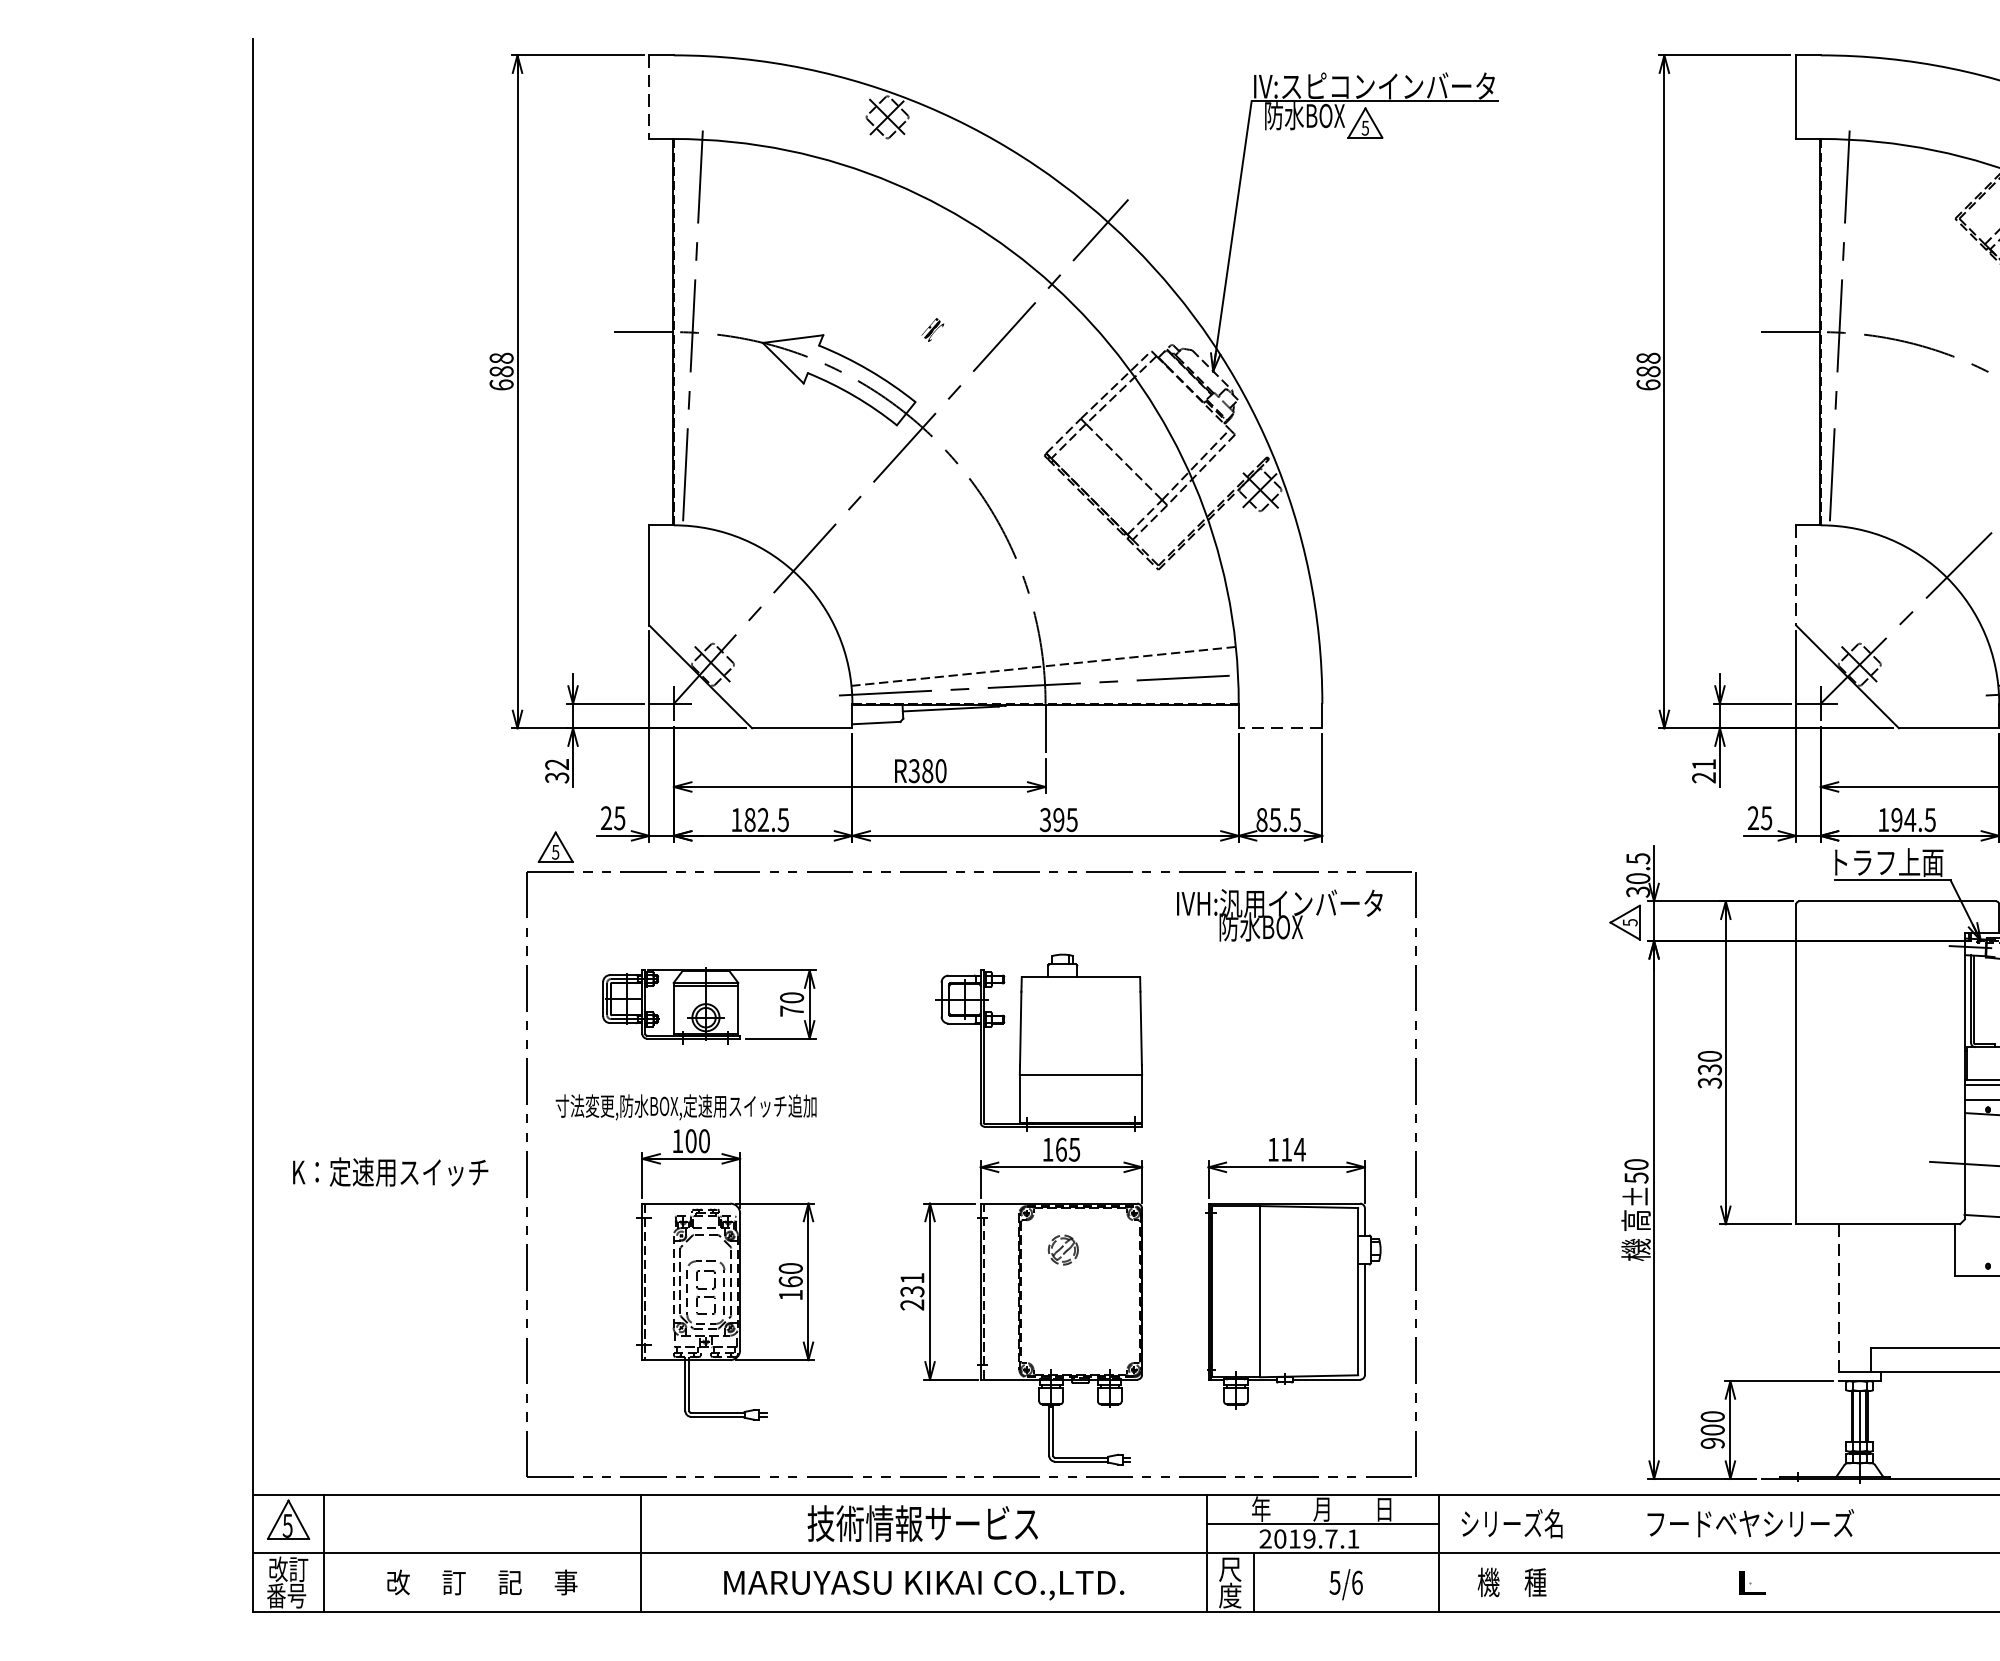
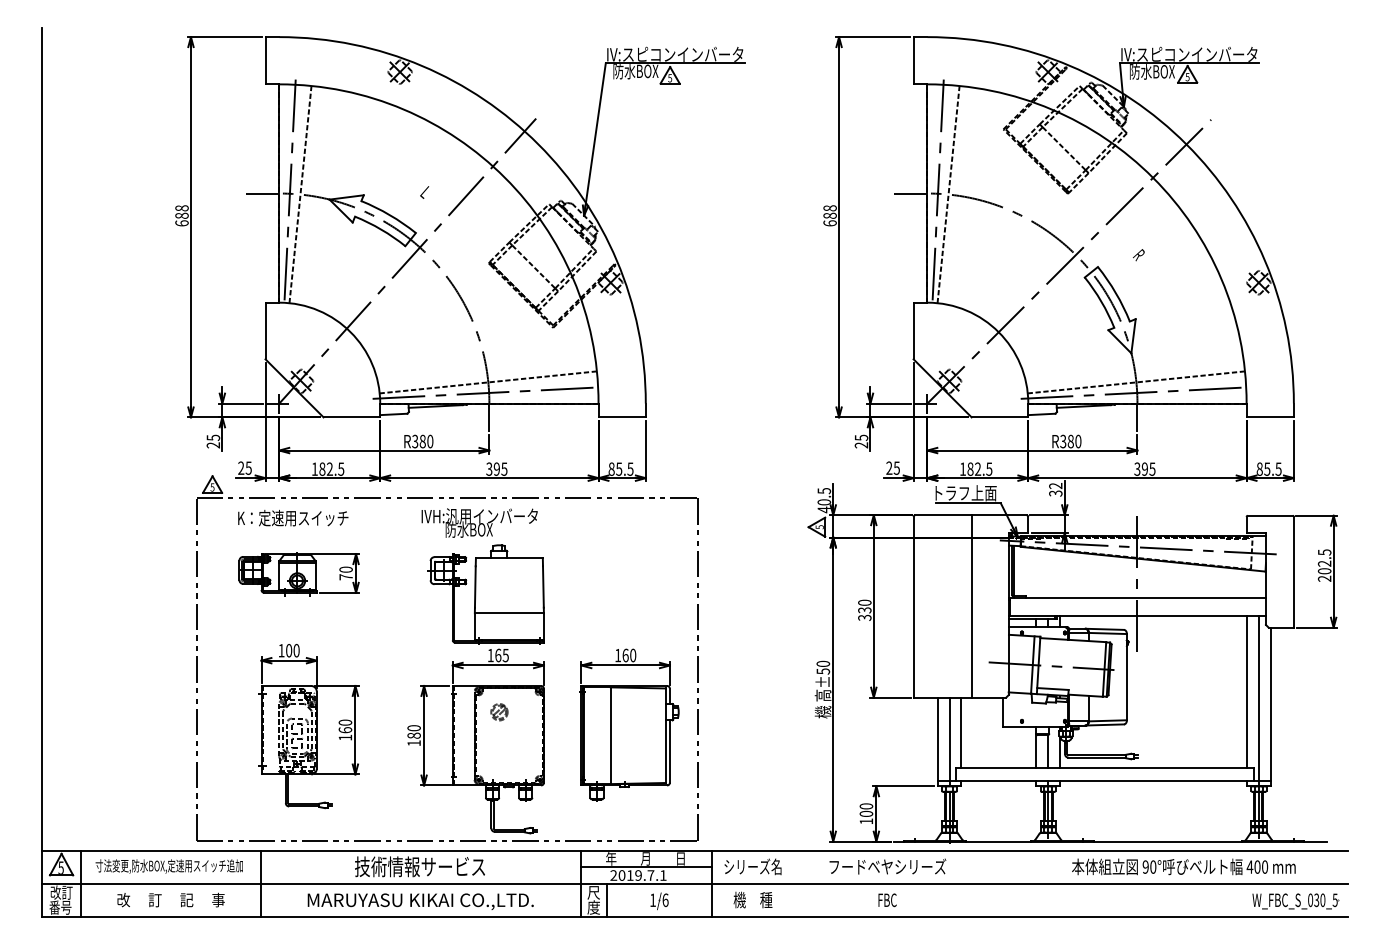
line: (649, 96) -> (265, 60), dashed -> solid
text: (932, 328) -> (425, 191), FBC -> L
line: (711, 333) -> (300, 194), added
line: (1858, 333) -> (948, 194), added
line: (1796, 576) -> (913, 331), dashed -> solid
line: (1281, 728) -> (622, 417), dashed -> solid
text: (1704, 763) -> (861, 437), 21 -> 25
text: (557, 770) -> (213, 441), 32 -> 25
text: (1904, 818) -> (974, 468), 194.5 -> 182.5
text: (1636, 891) -> (823, 509), 30.5 -> 40.5
text: (1279, 914) -> (479, 522), moved
line: (1898, 1062) -> (971, 606), added
text: (684, 1107) -> (168, 866), moved
text: (1293, 1149) -> (629, 655), 114 -> 160
text: (391, 1170) -> (293, 517), moved
line: (1881, 1285) -> (961, 732), added
text: (911, 1291) -> (413, 735), 231 -> 180
line: (1859, 1301) -> (949, 741), added
line: (1838, 1303) -> (937, 742), dashed -> solid
text: (1712, 1443) -> (866, 821), 900 -> 100
text: (1334, 1583) -> (652, 900), 5/6 -> 1/6
text: (1750, 1583) -> (887, 900), L -> FBC

